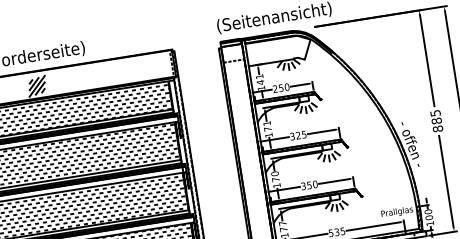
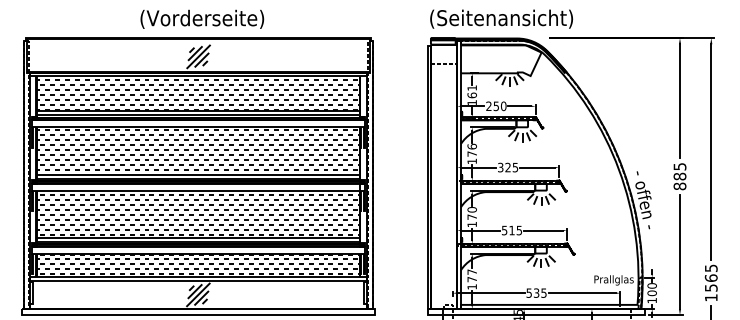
text: (260, 82) -> (471, 95), 141 -> 161
text: (266, 123) -> (471, 146), 171 -> 176
text: (309, 185) -> (512, 230), 350 -> 515

